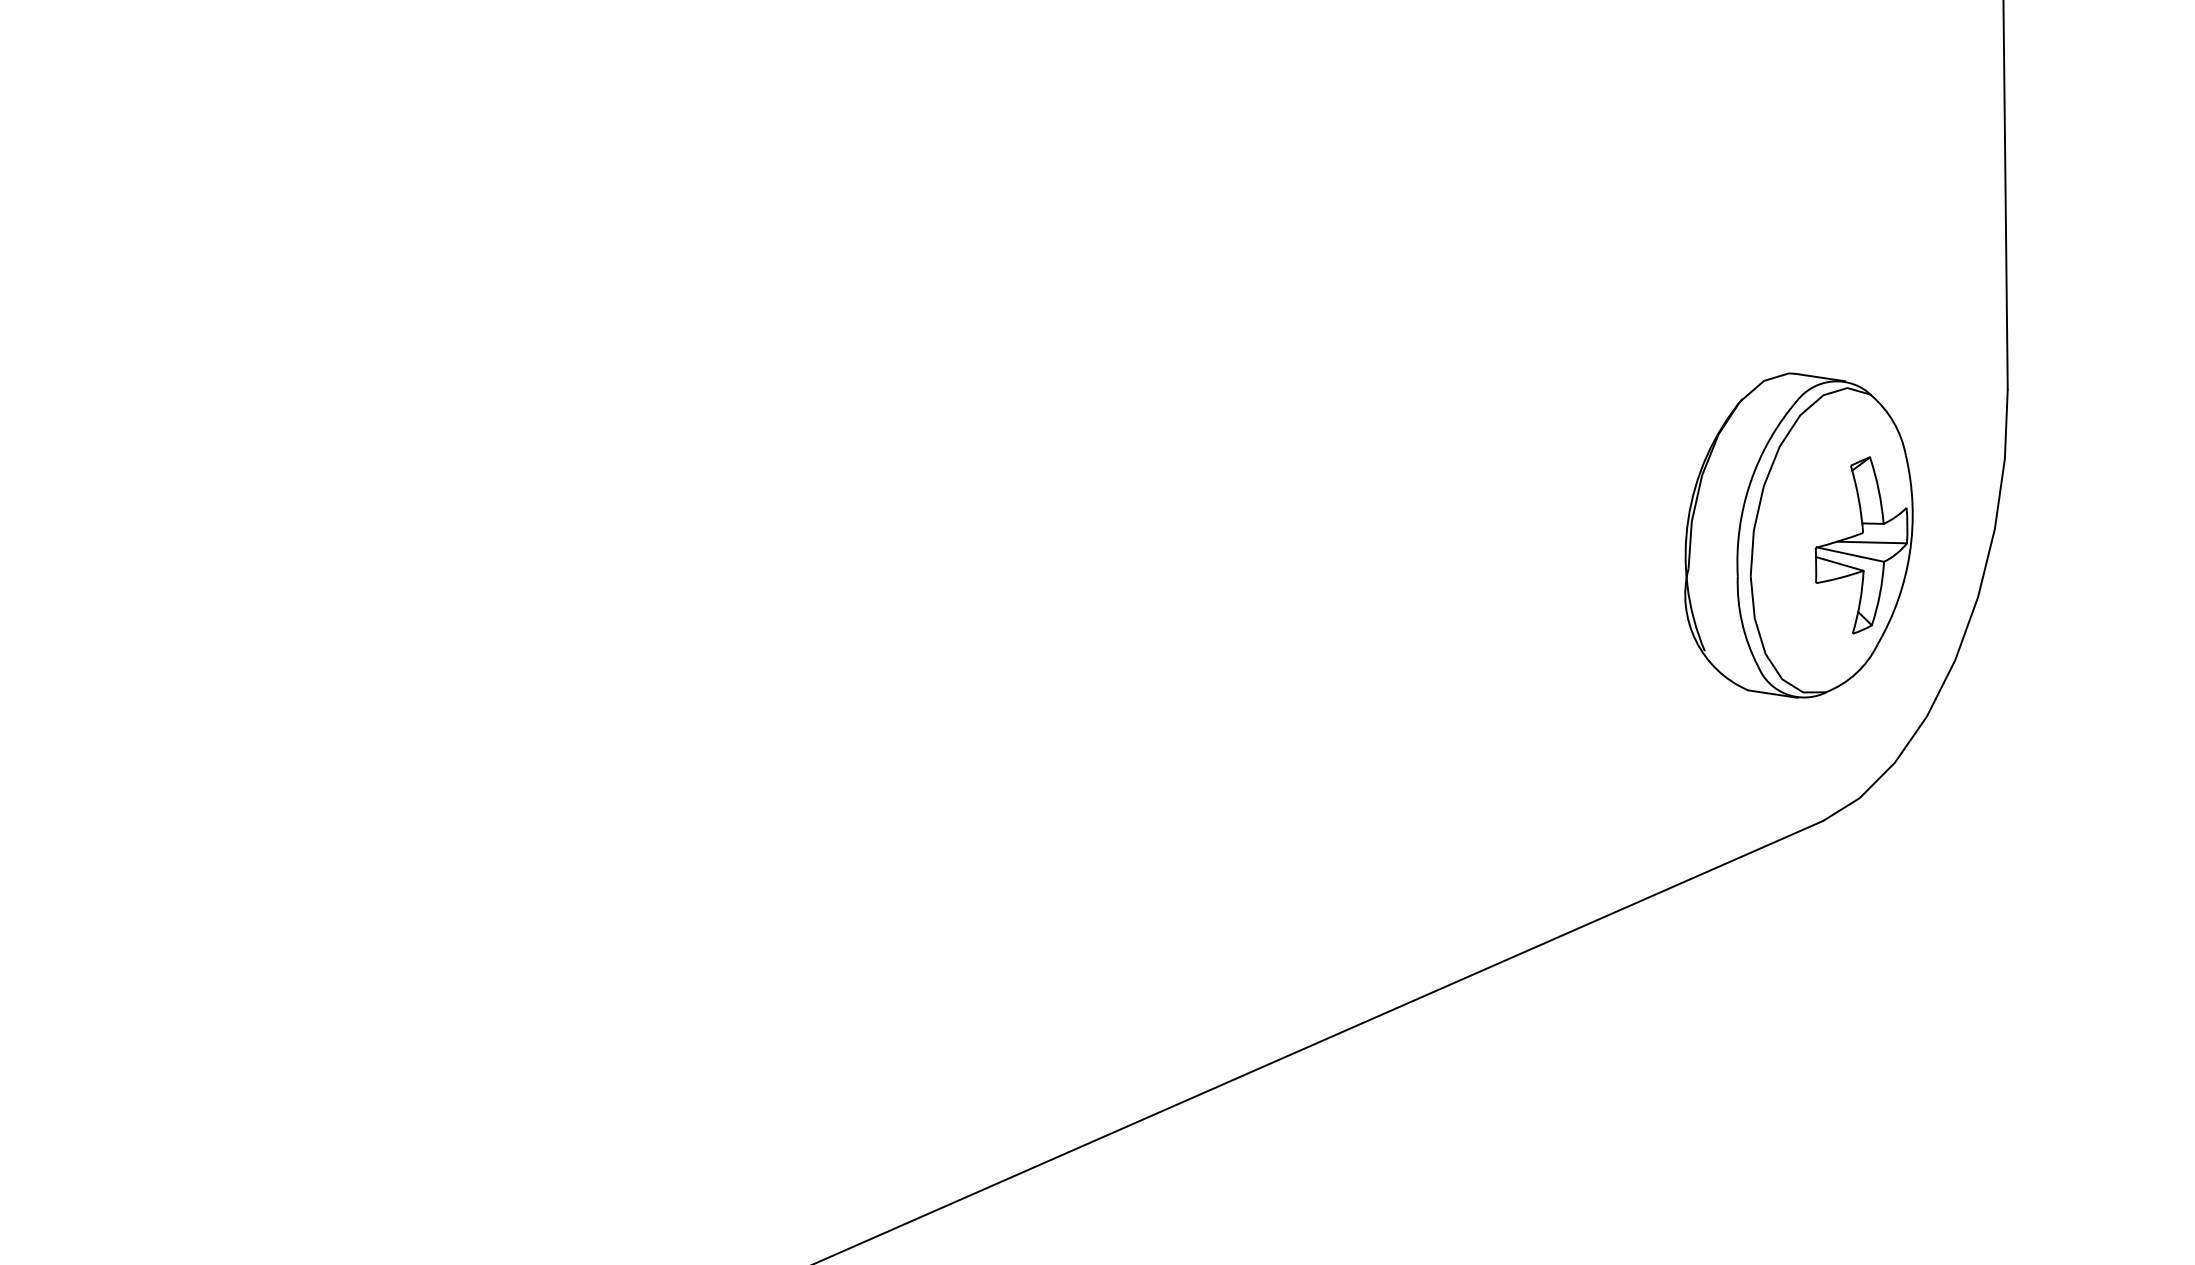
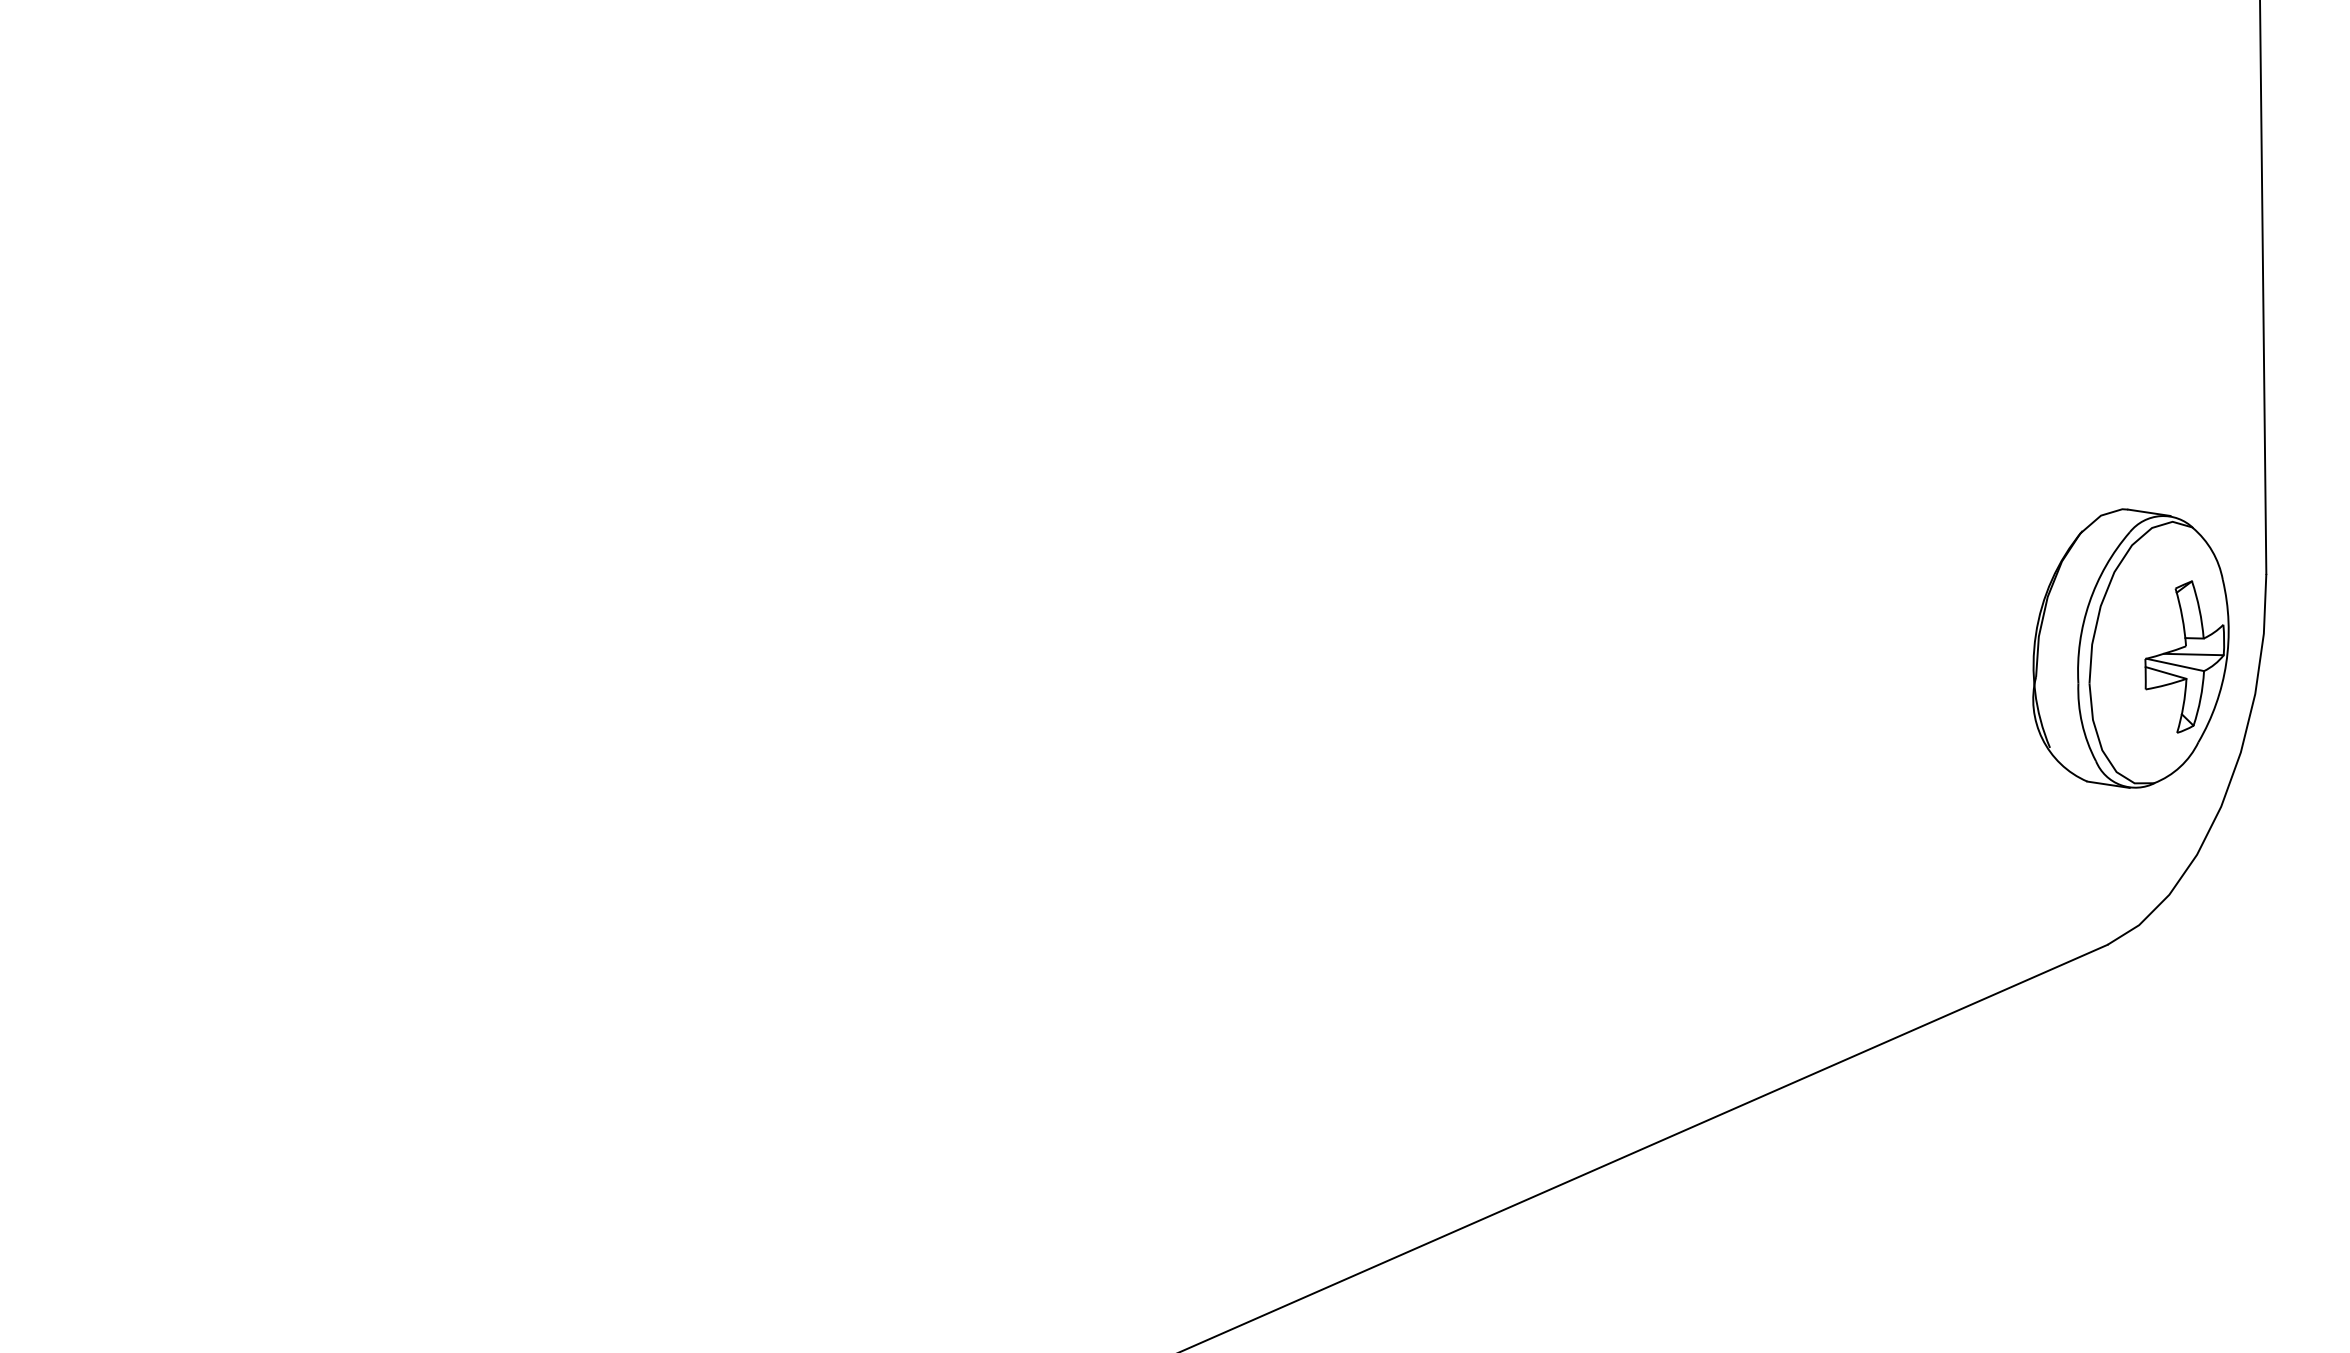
part: (1798, 535) -> (2130, 648), moved

